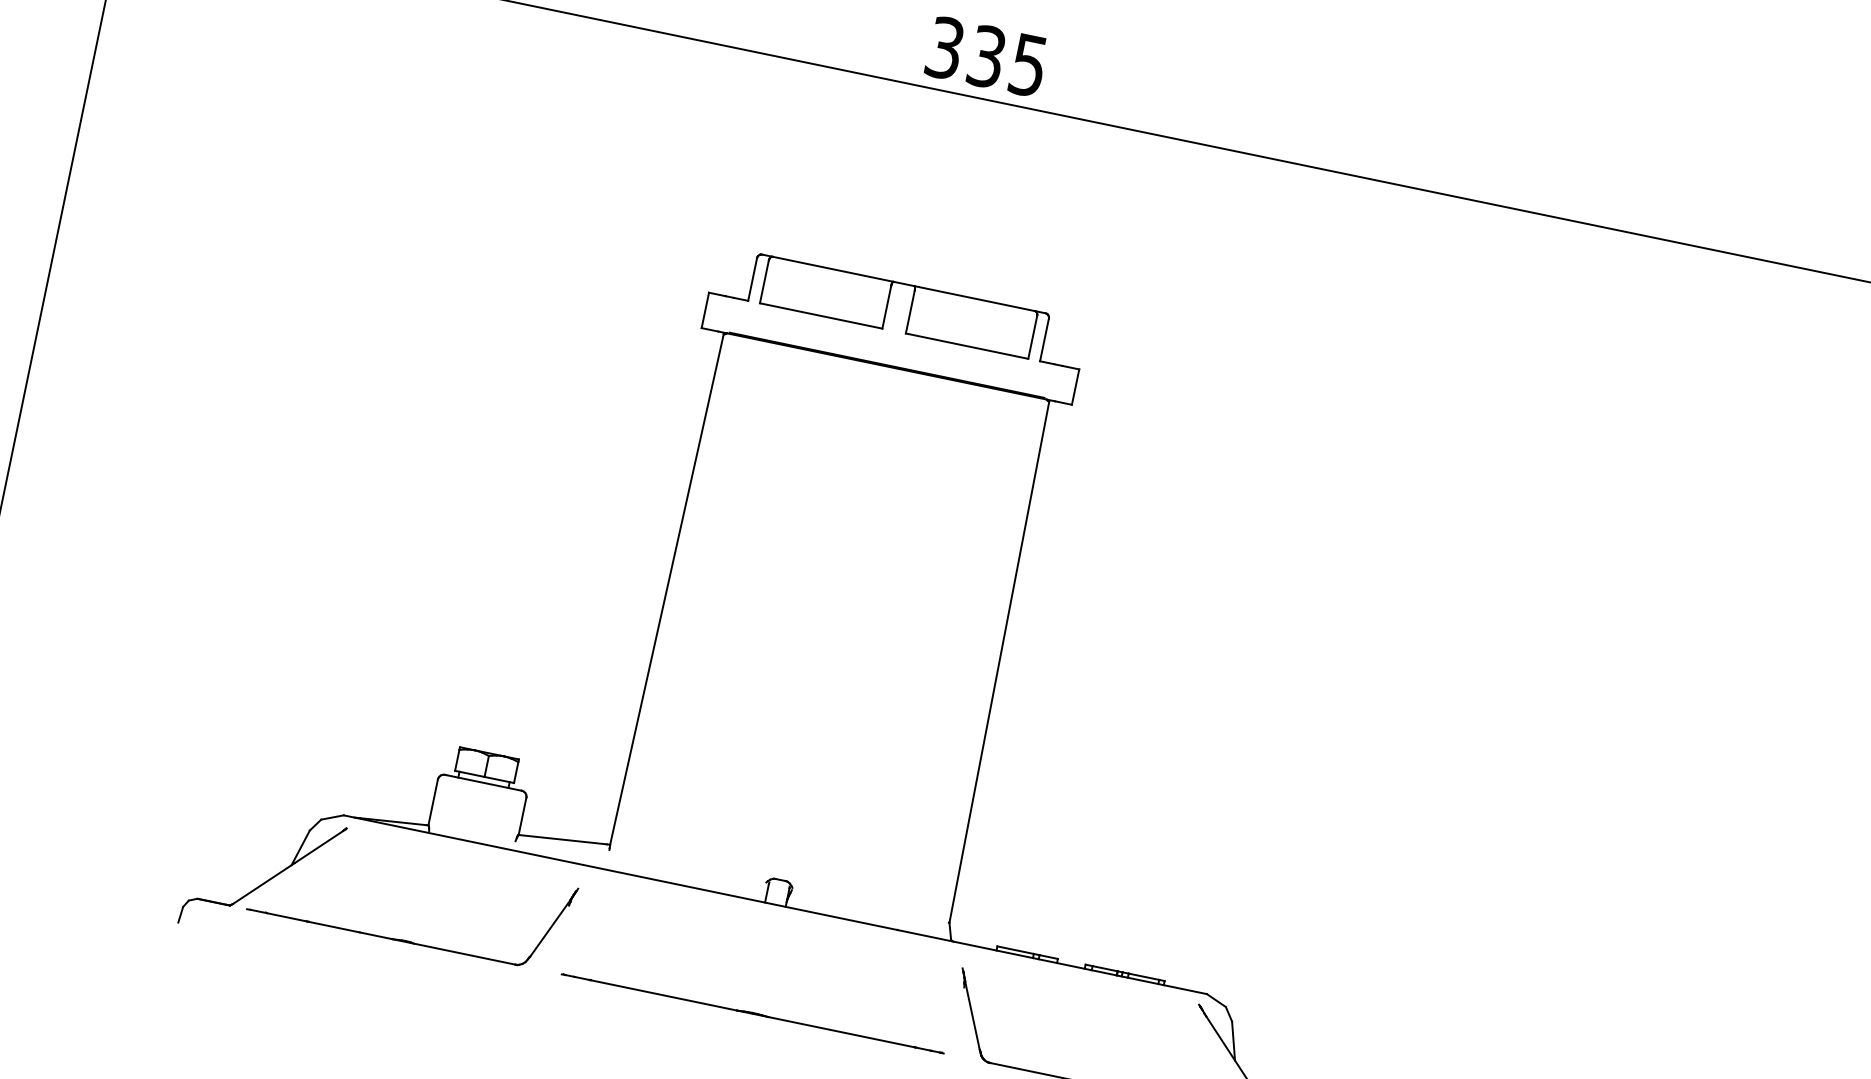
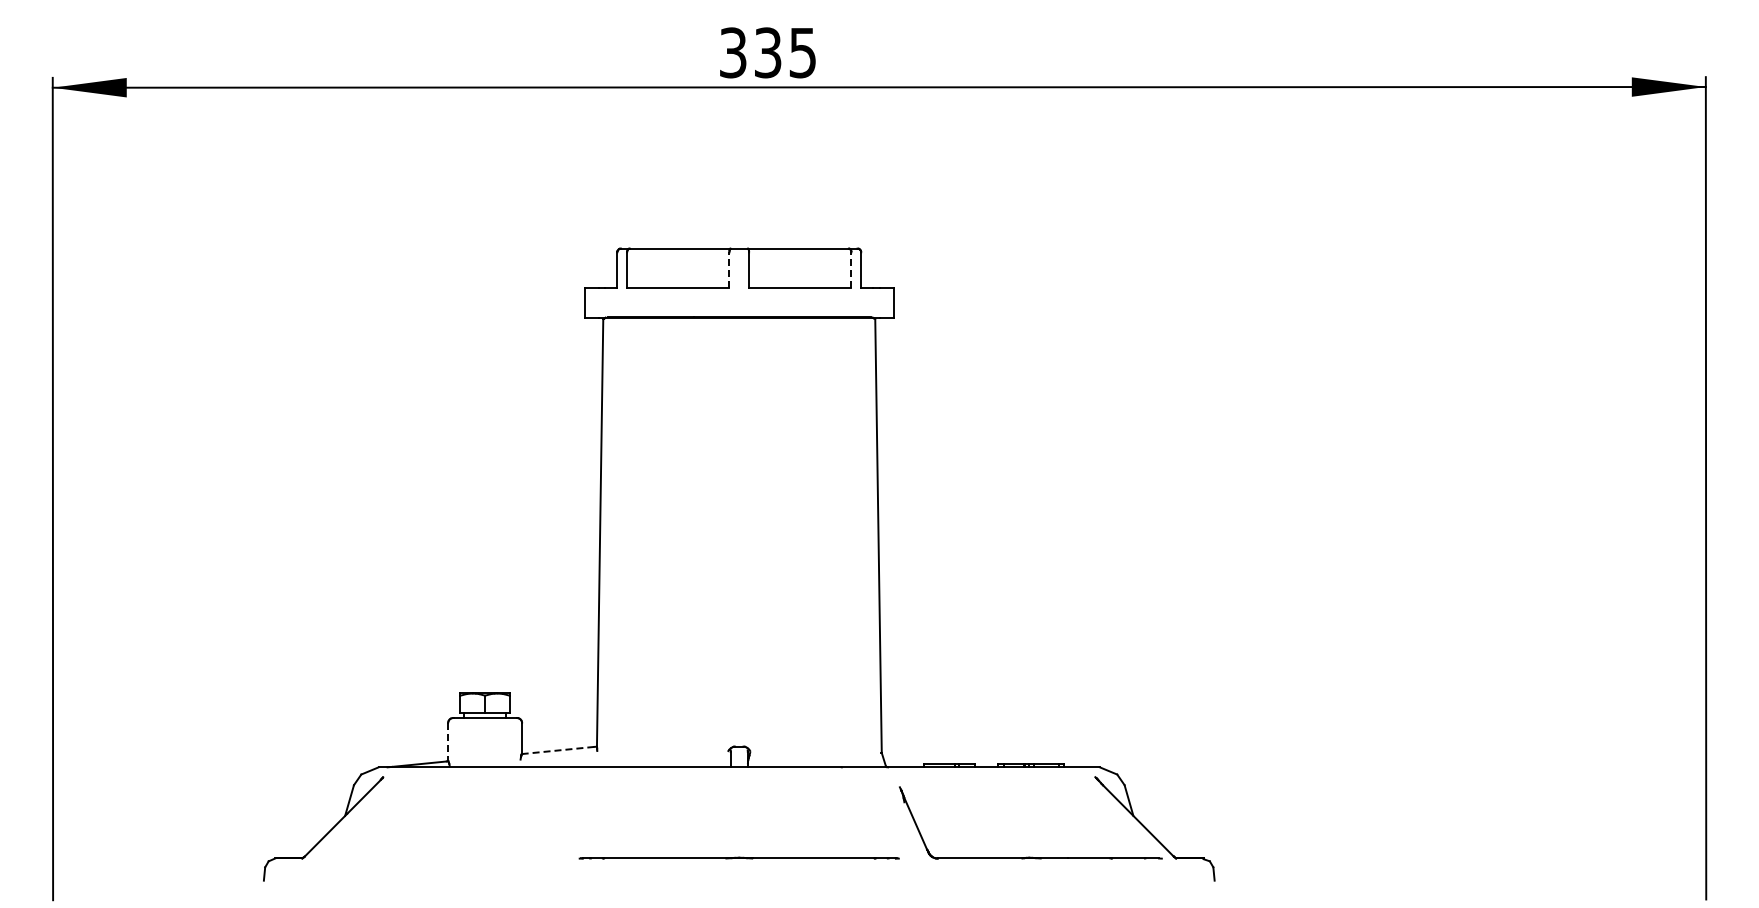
line: (886, 307) -> (729, 270), solid -> dashed
line: (1032, 337) -> (851, 270), solid -> dashed
line: (433, 802) -> (448, 742), solid -> dashed
line: (561, 839) -> (557, 750), solid -> dashed
part: (404, 939) -> (447, 856), removed

